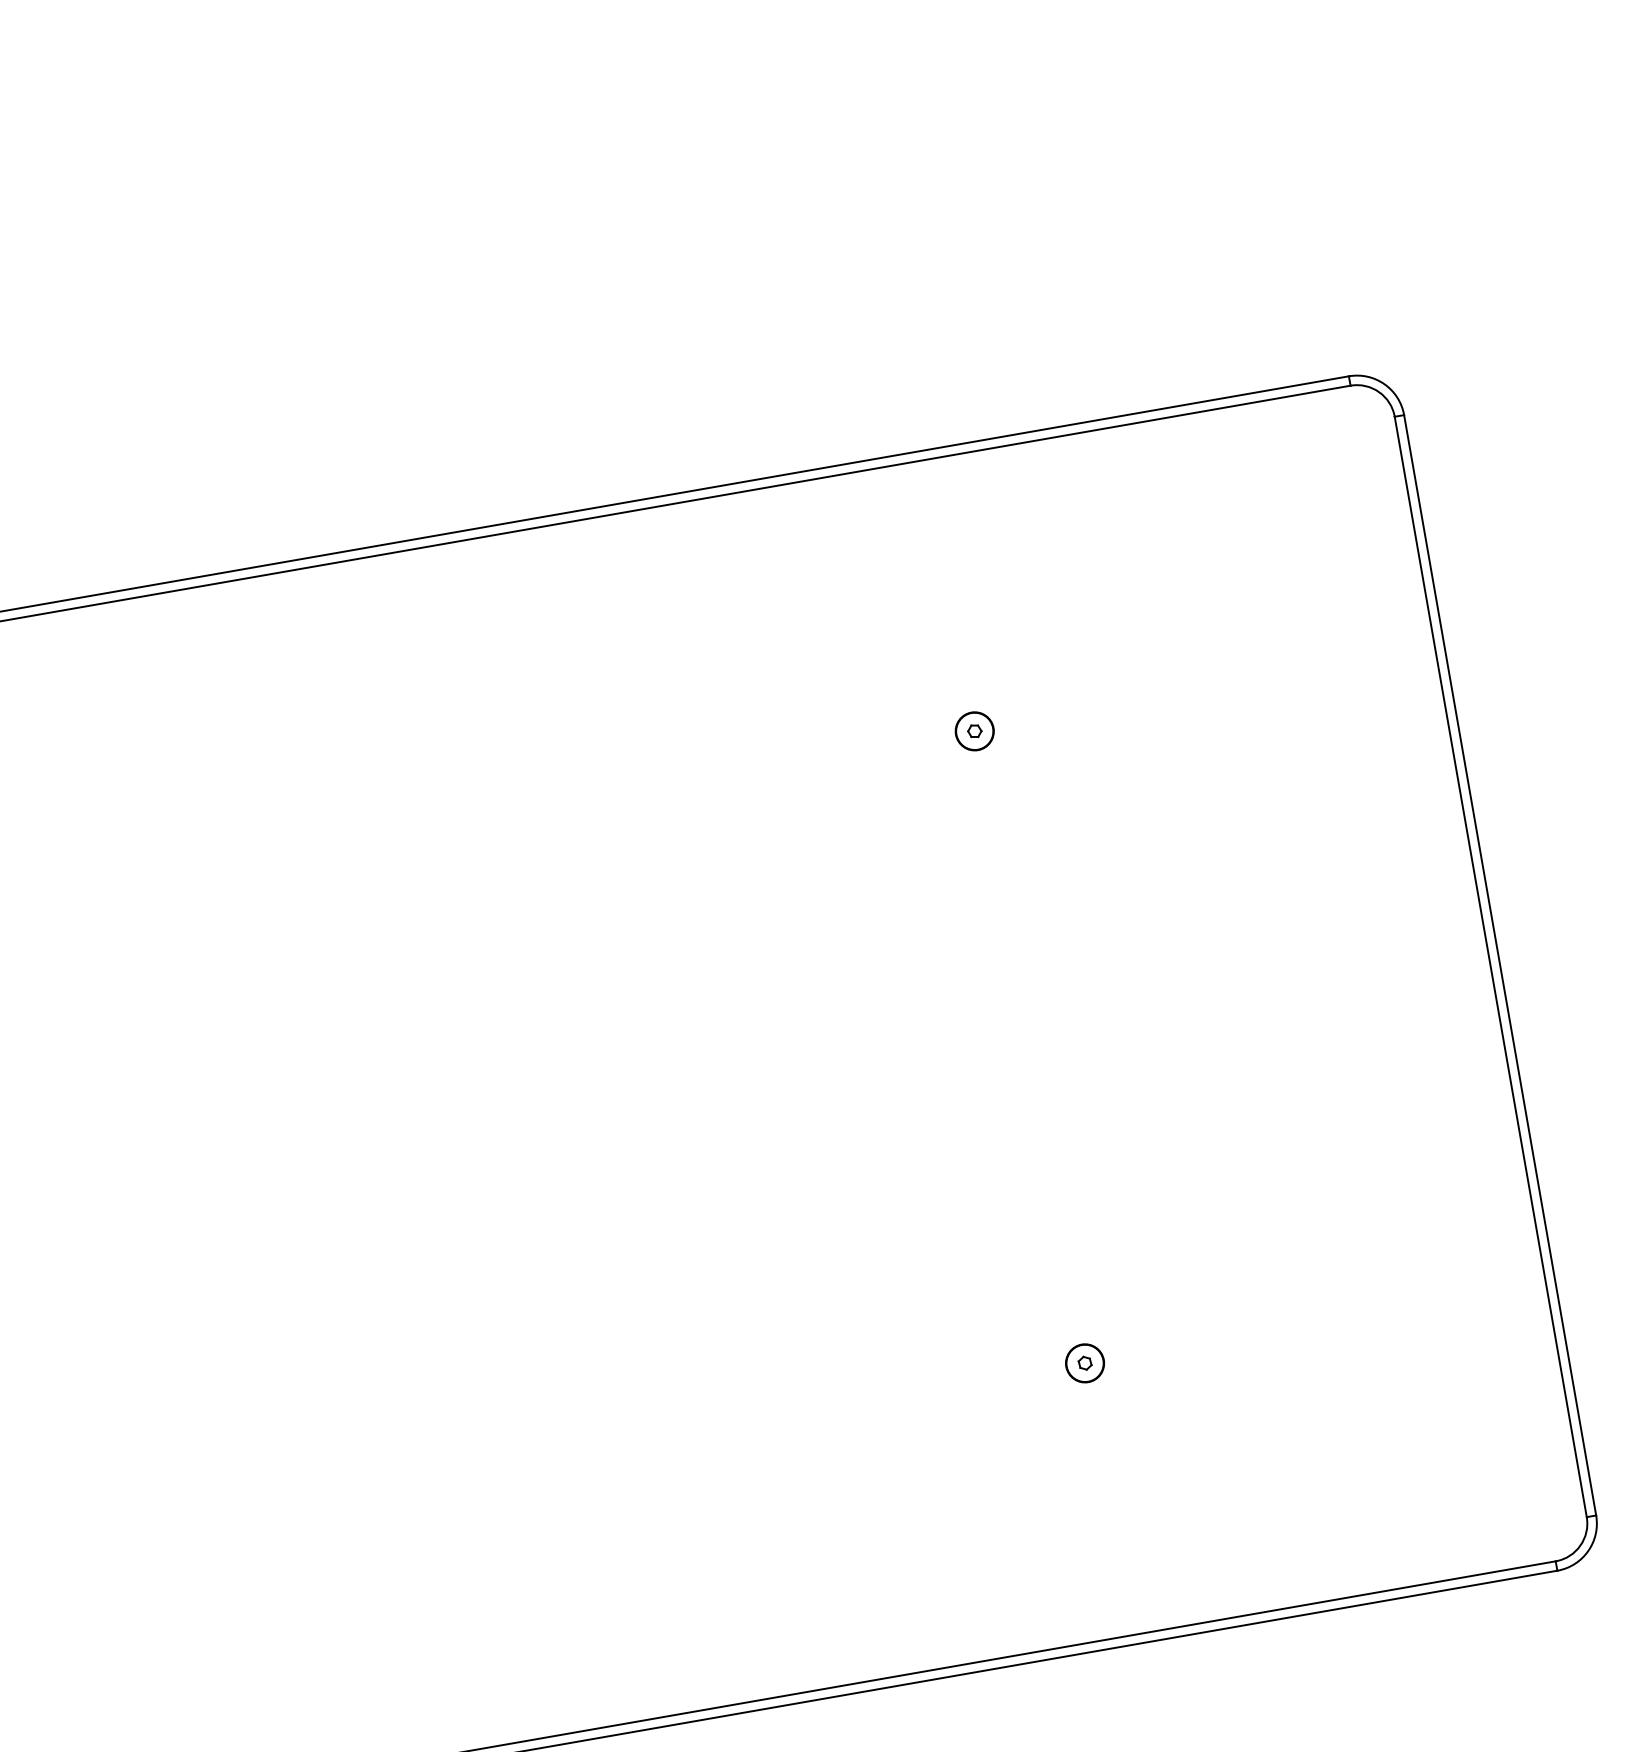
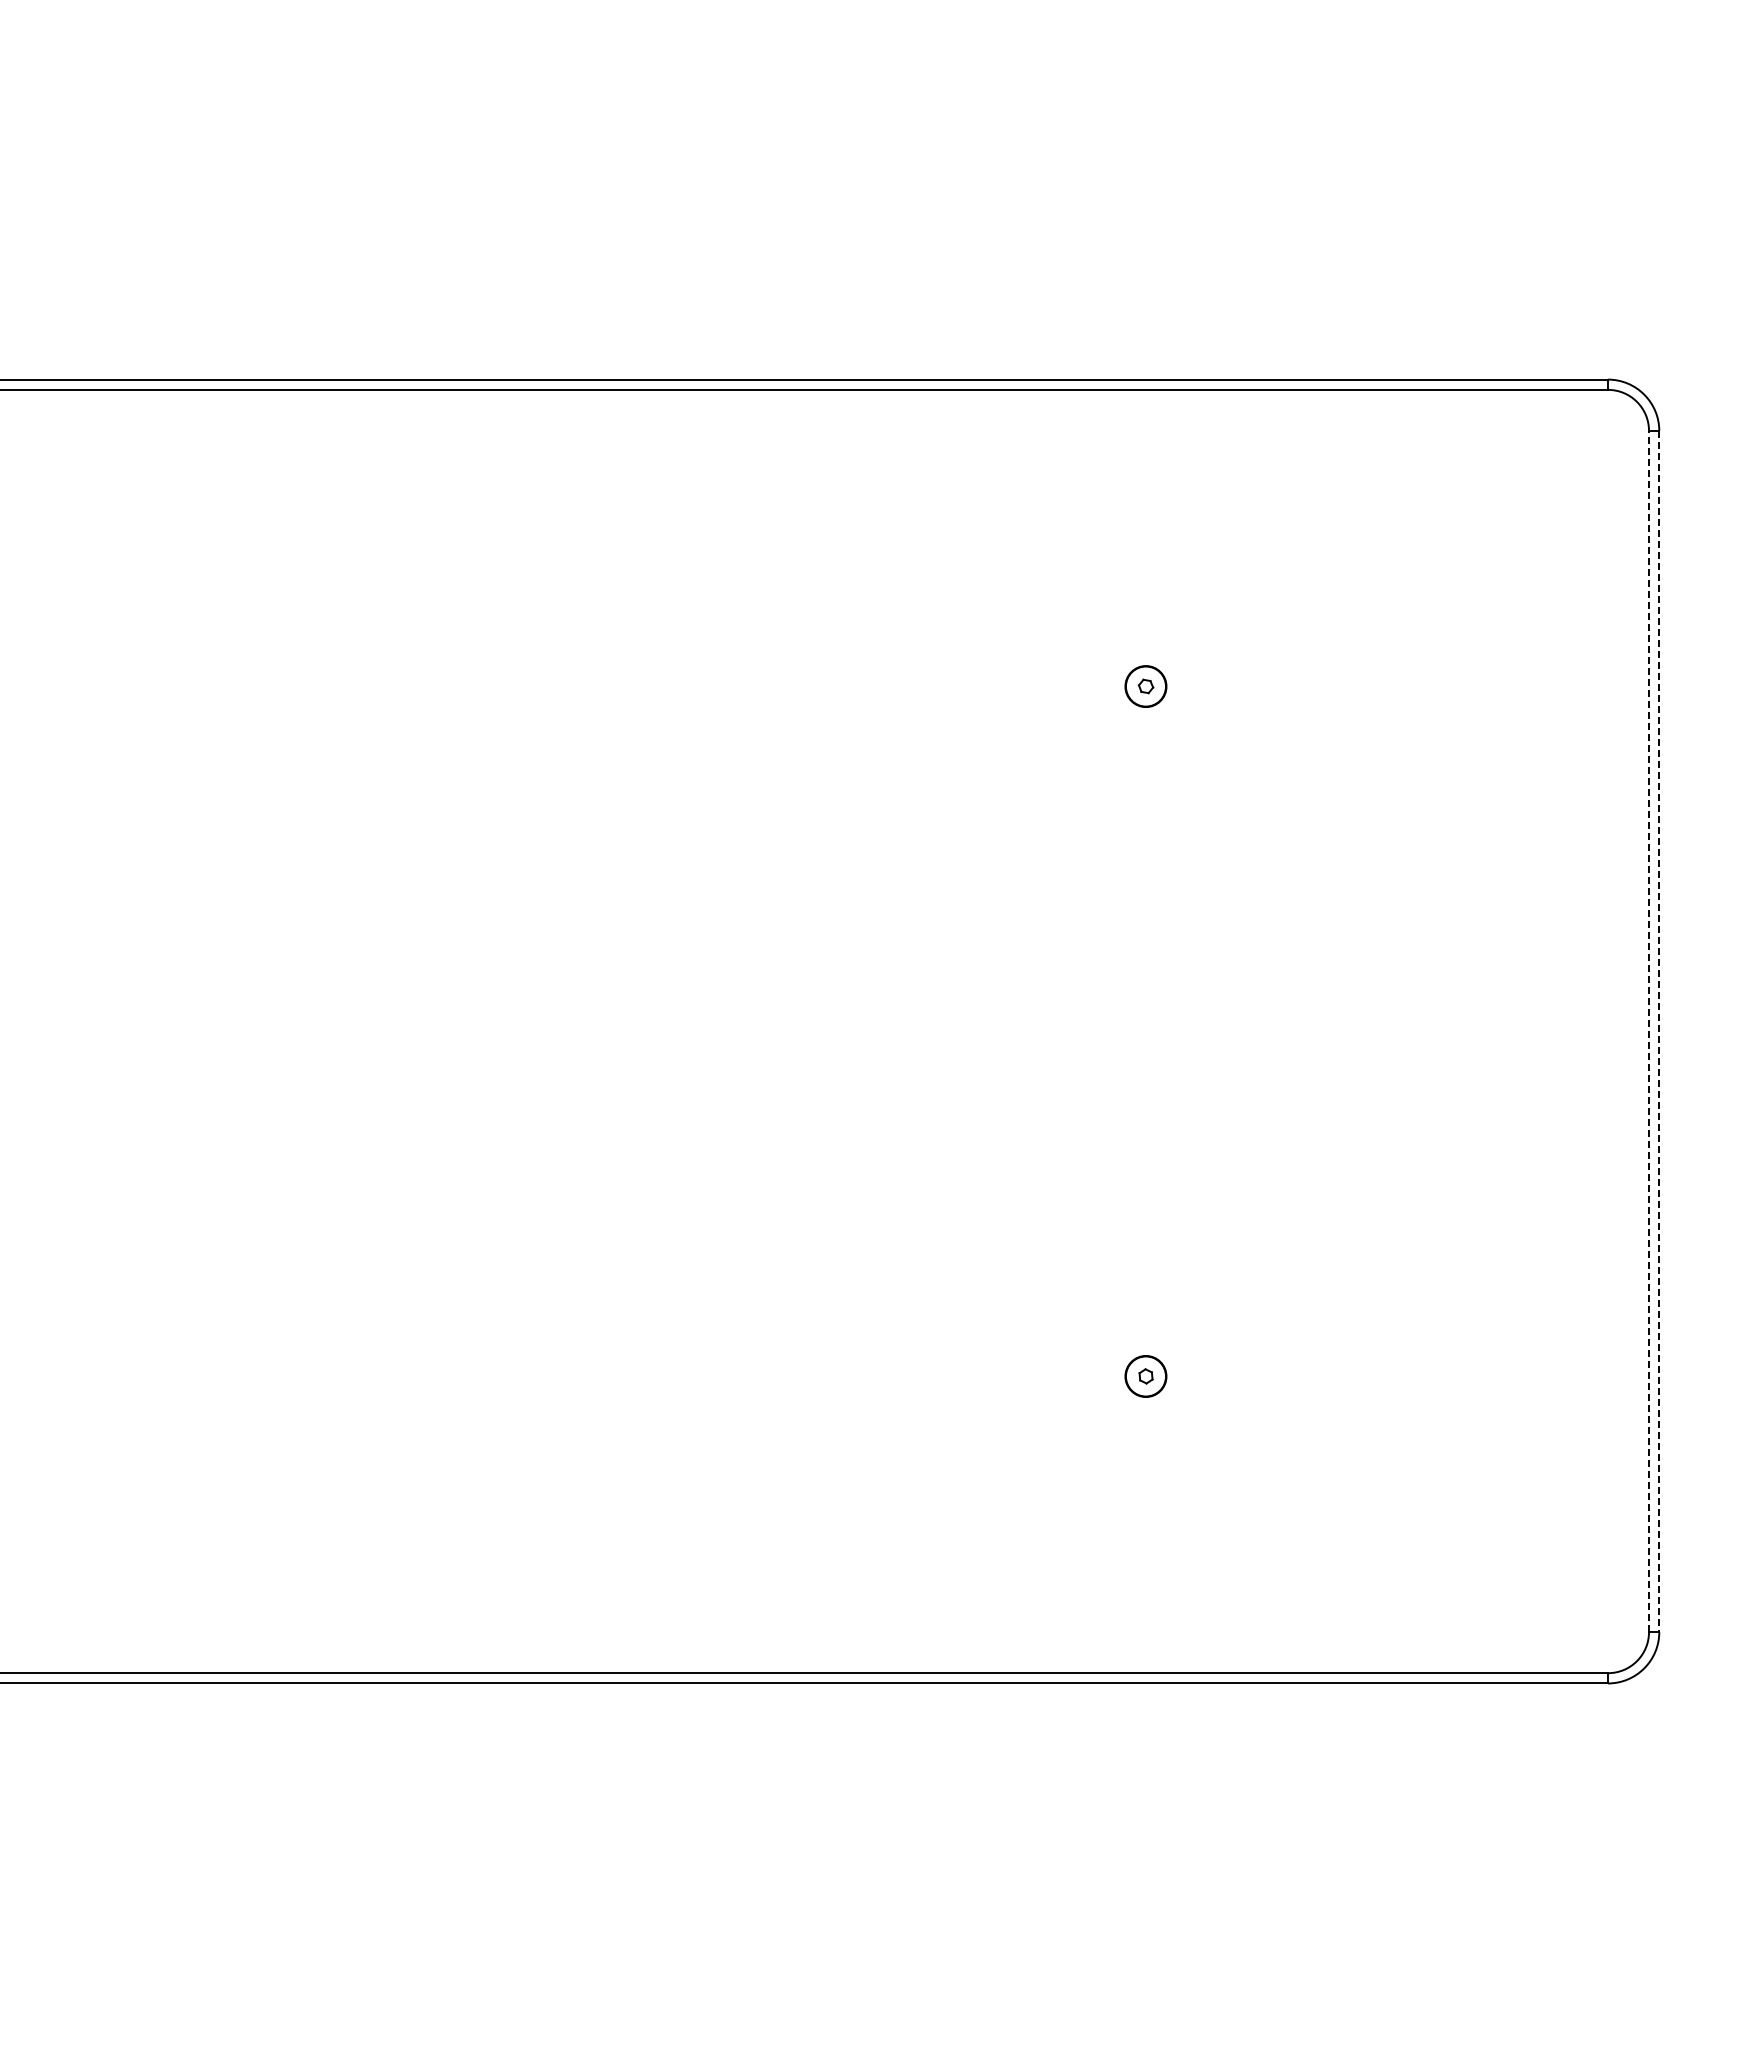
line: (1500, 965) -> (1659, 1031), solid -> dashed
line: (1491, 966) -> (1649, 1031), solid -> dashed

